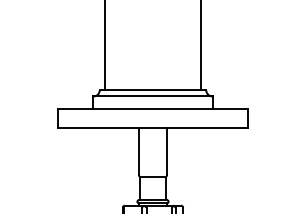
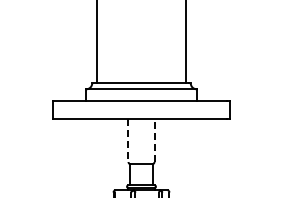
line: (138, 151) -> (128, 140), solid -> dashed
line: (167, 151) -> (154, 140), solid -> dashed

